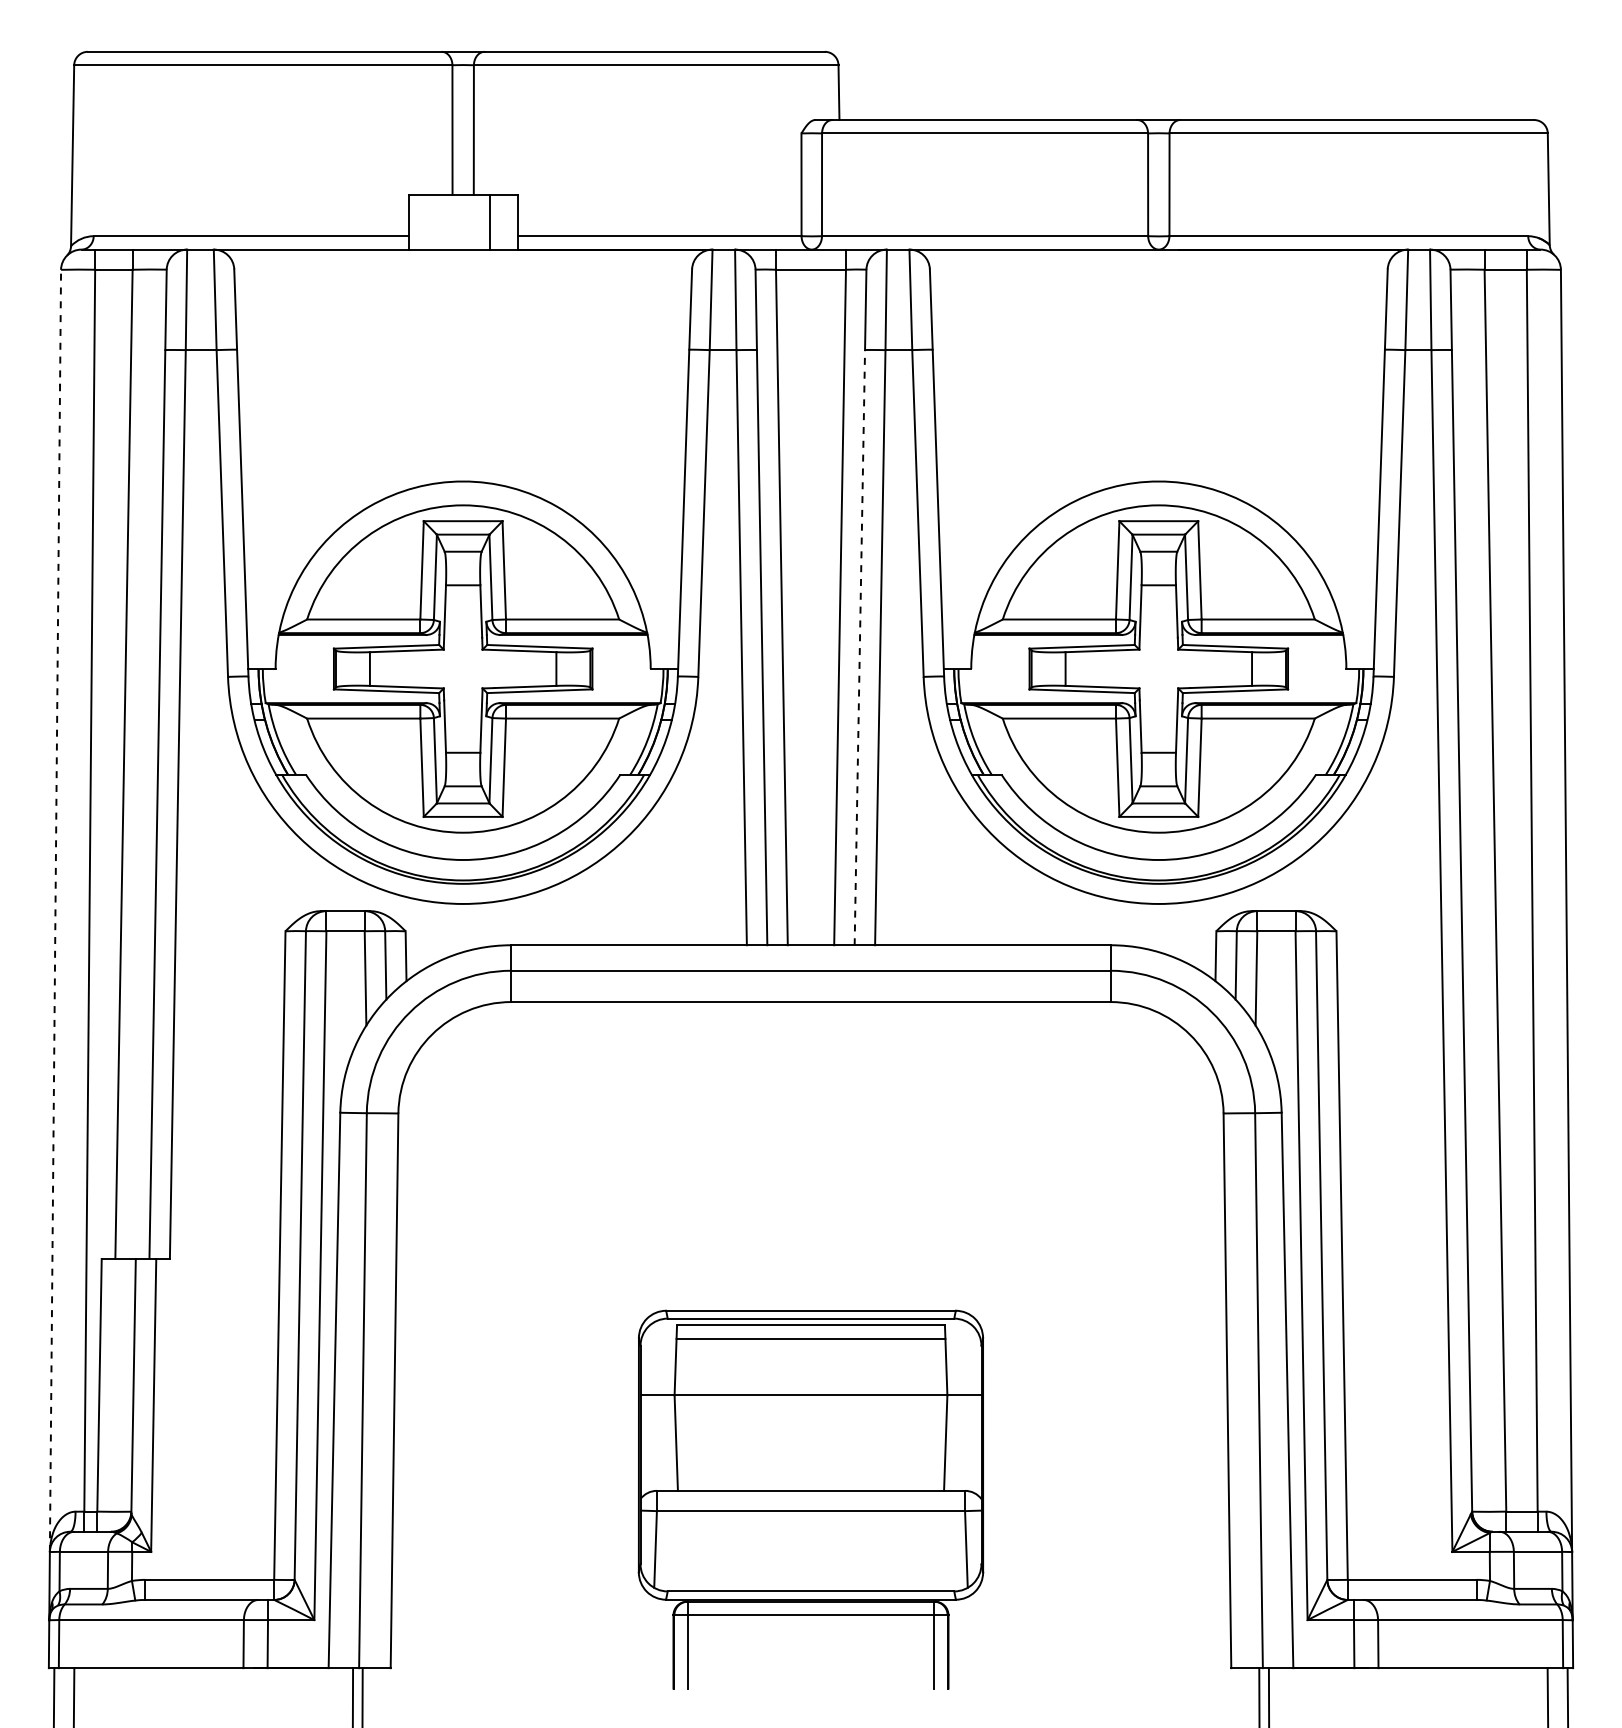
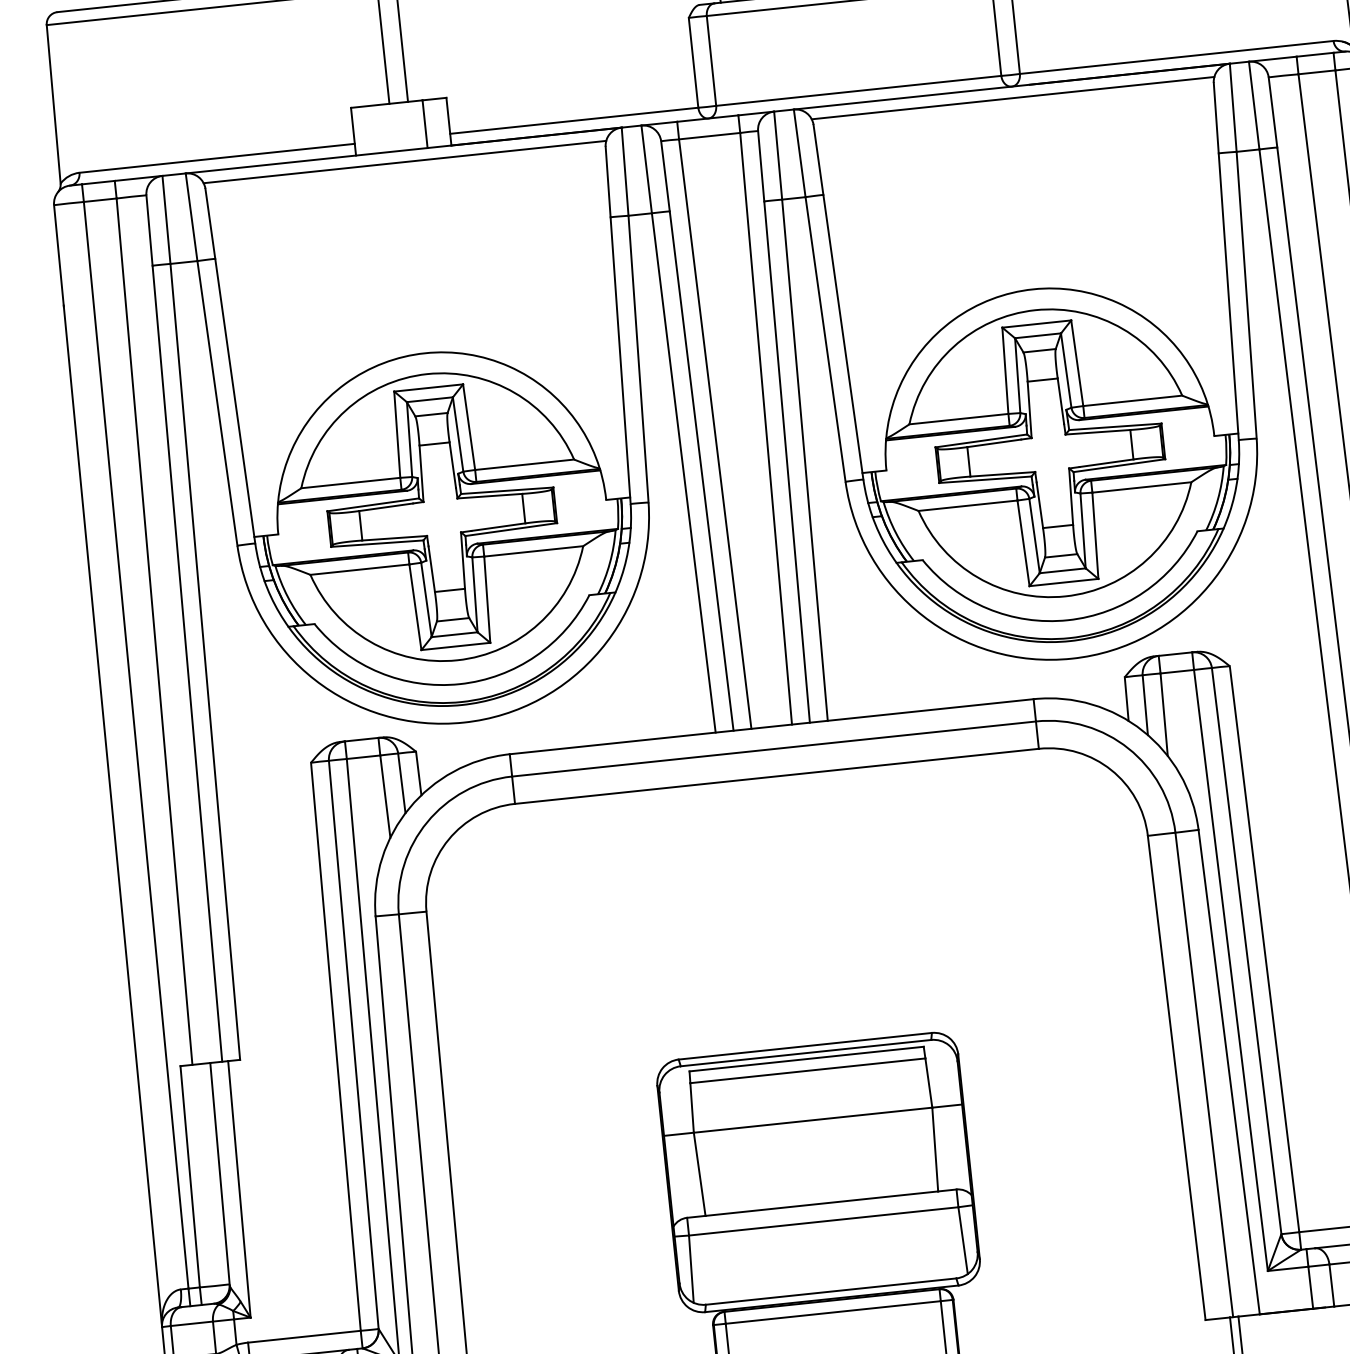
line: (462, 262) -> (404, 161), added
line: (1158, 262) -> (1012, 97), added
line: (859, 647) -> (786, 461), dashed -> solid
line: (55, 910) -> (108, 765), dashed -> solid

